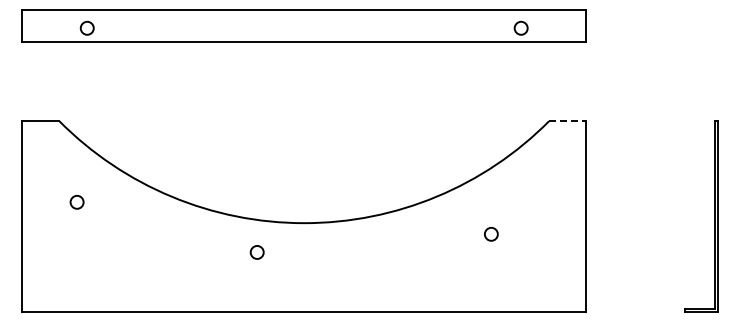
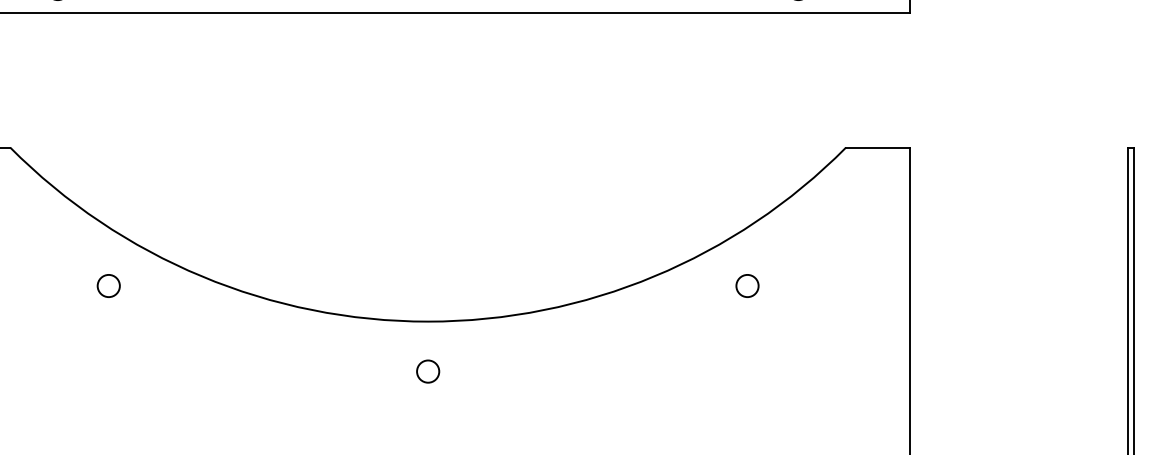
line: (567, 121) -> (877, 148), dashed -> solid
circle: (76, 201) -> (107, 284), moved
circle: (491, 233) -> (747, 284), moved
circle: (256, 252) -> (426, 371), moved

